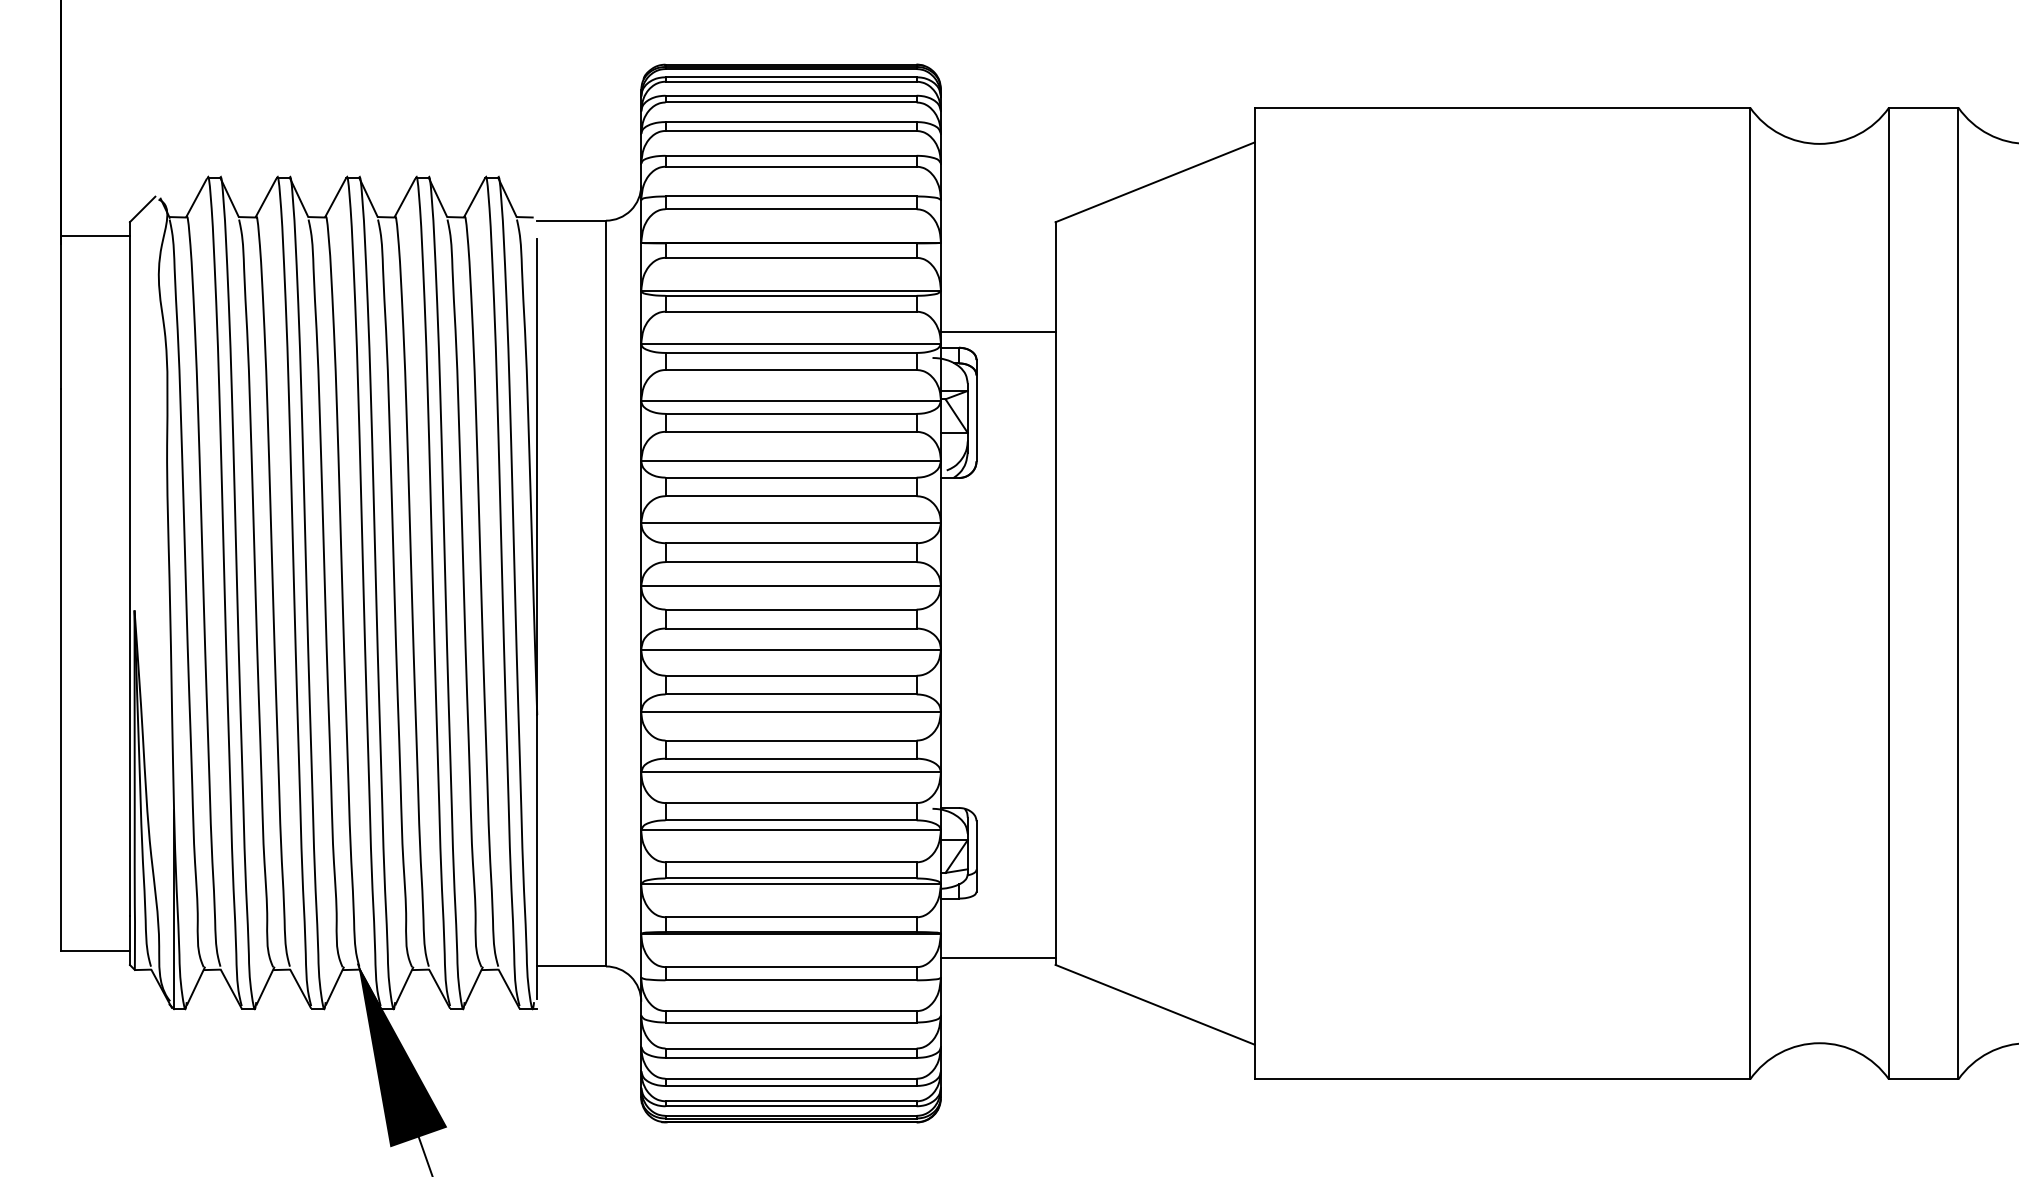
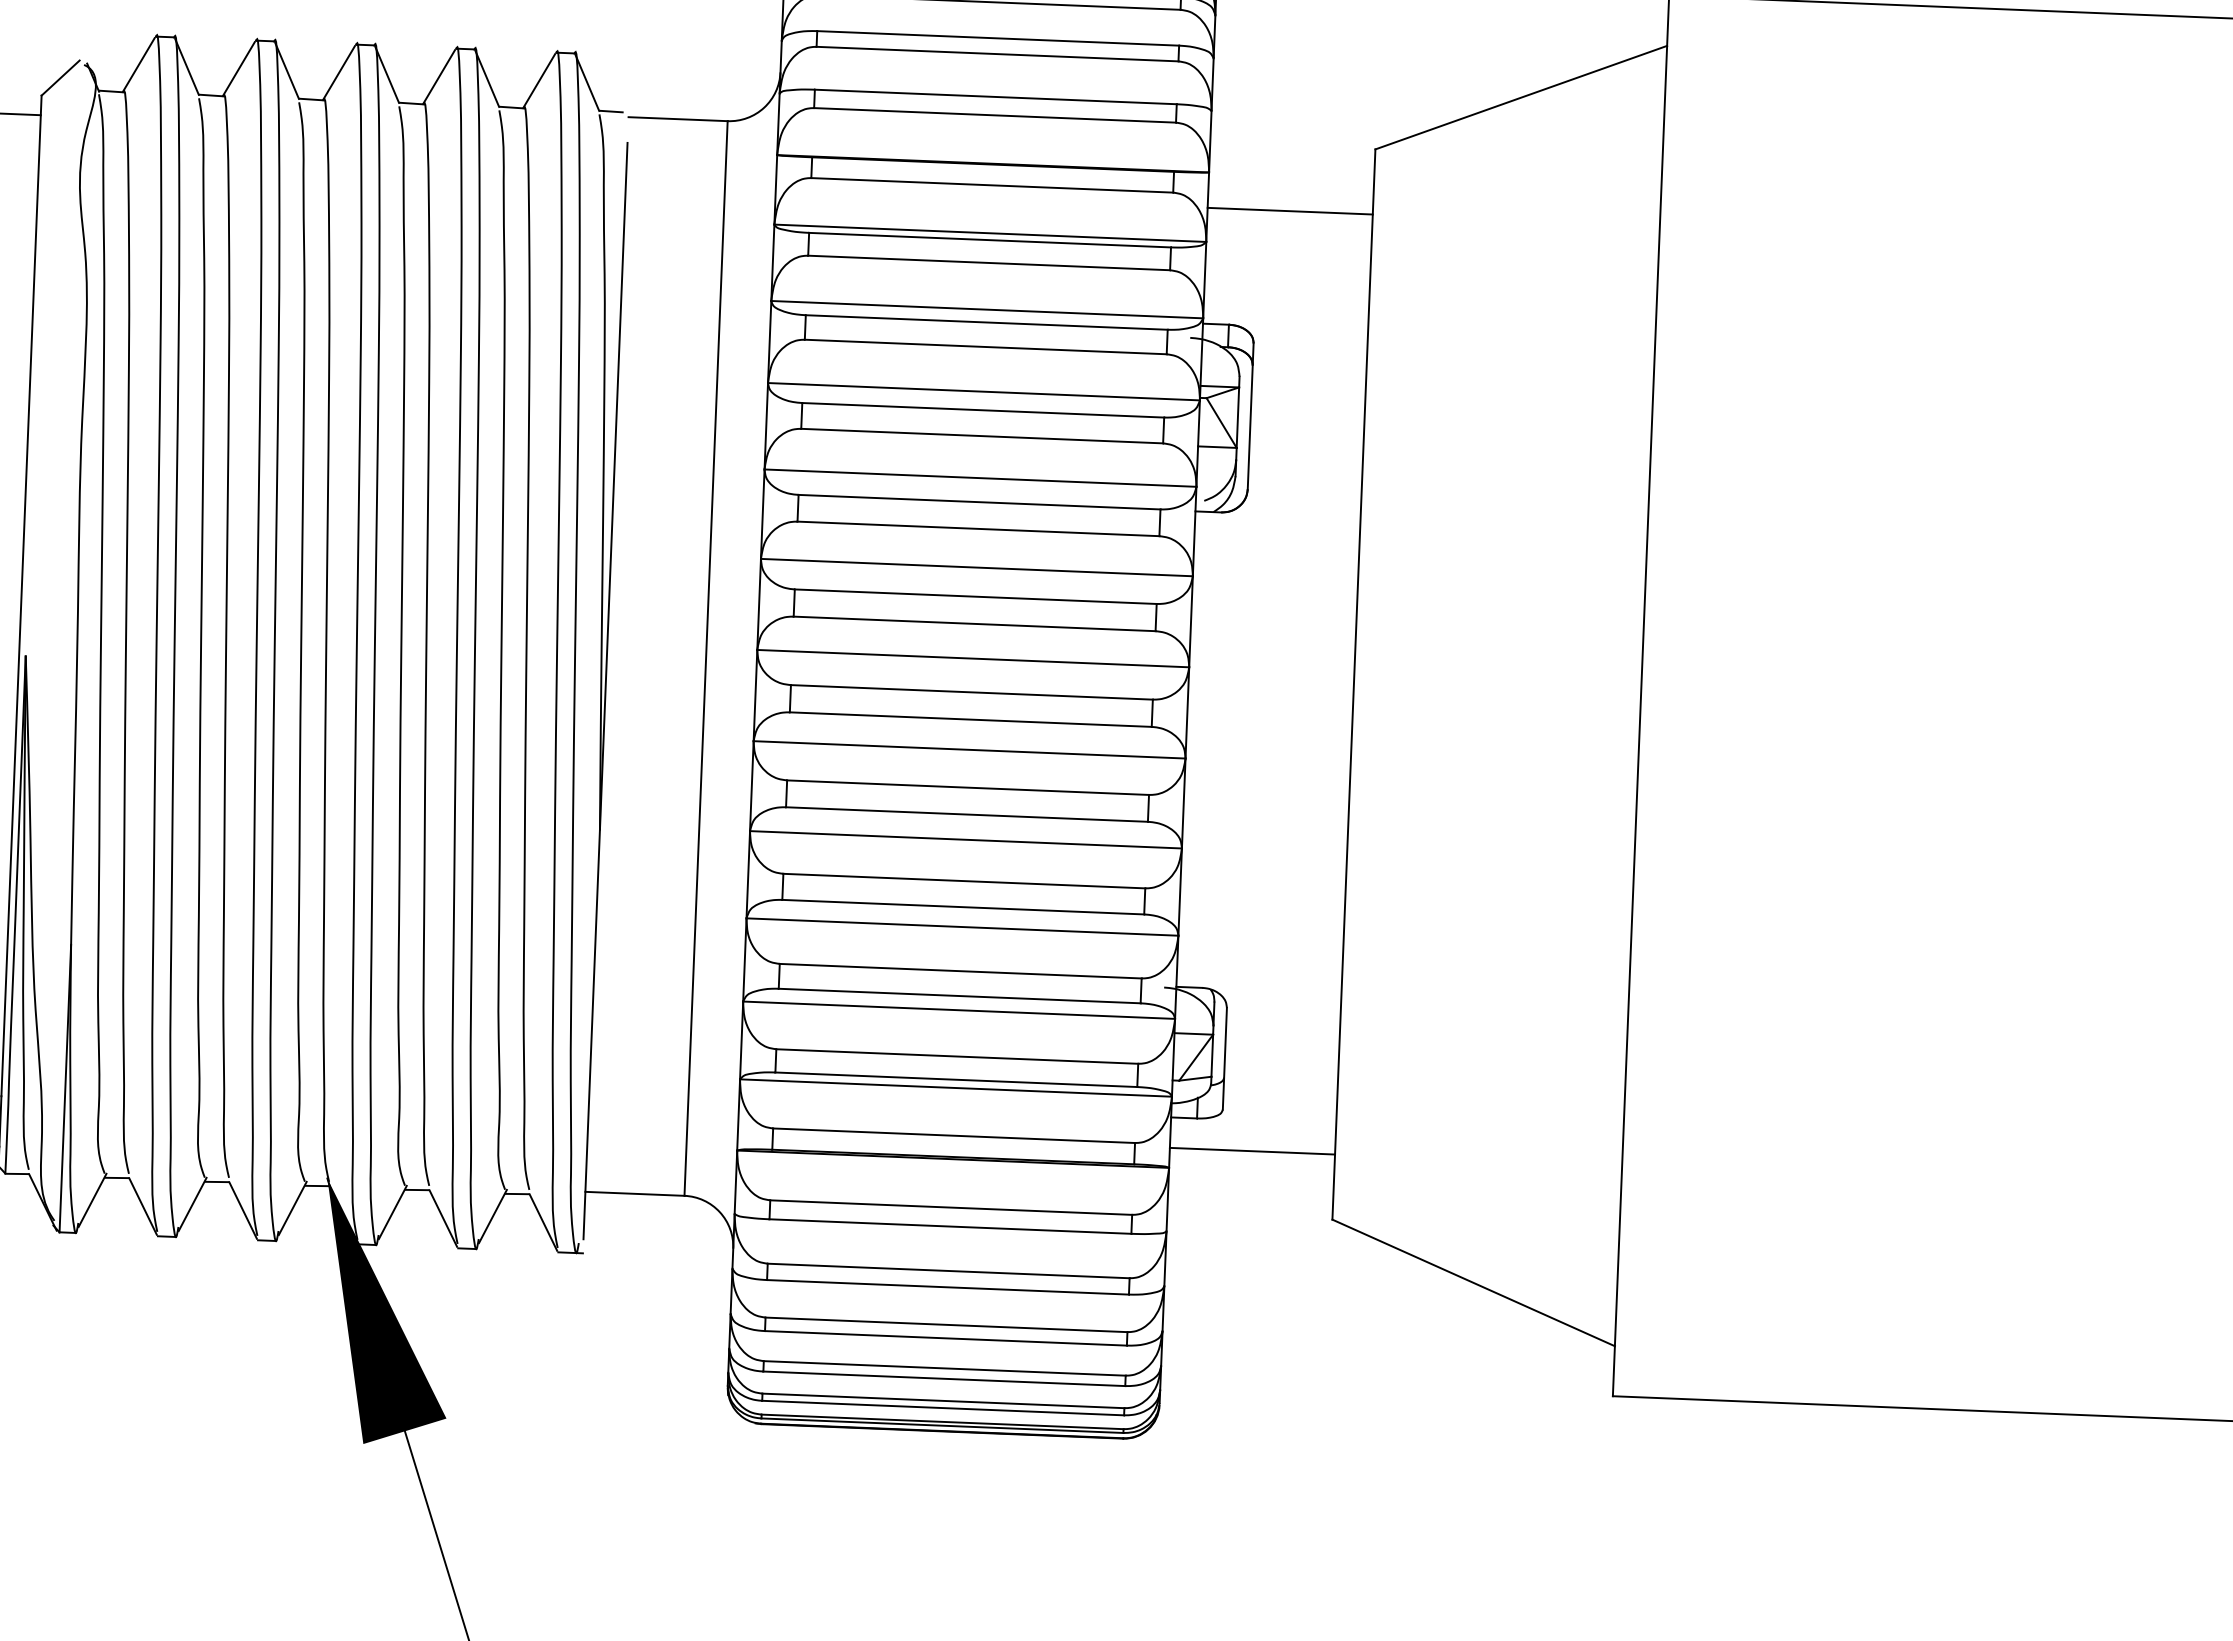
line: (997, 332) -> (1289, 211), moved
line: (997, 957) -> (1251, 1150), moved

